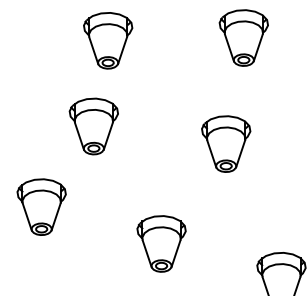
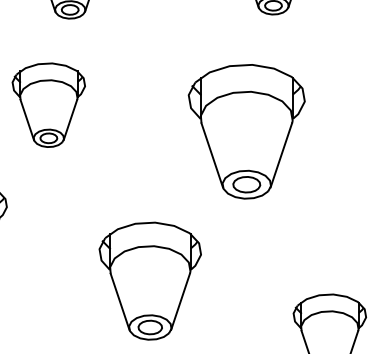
part: (226, 143) -> (247, 130), size x1.6
part: (161, 243) -> (150, 280), size x1.4

